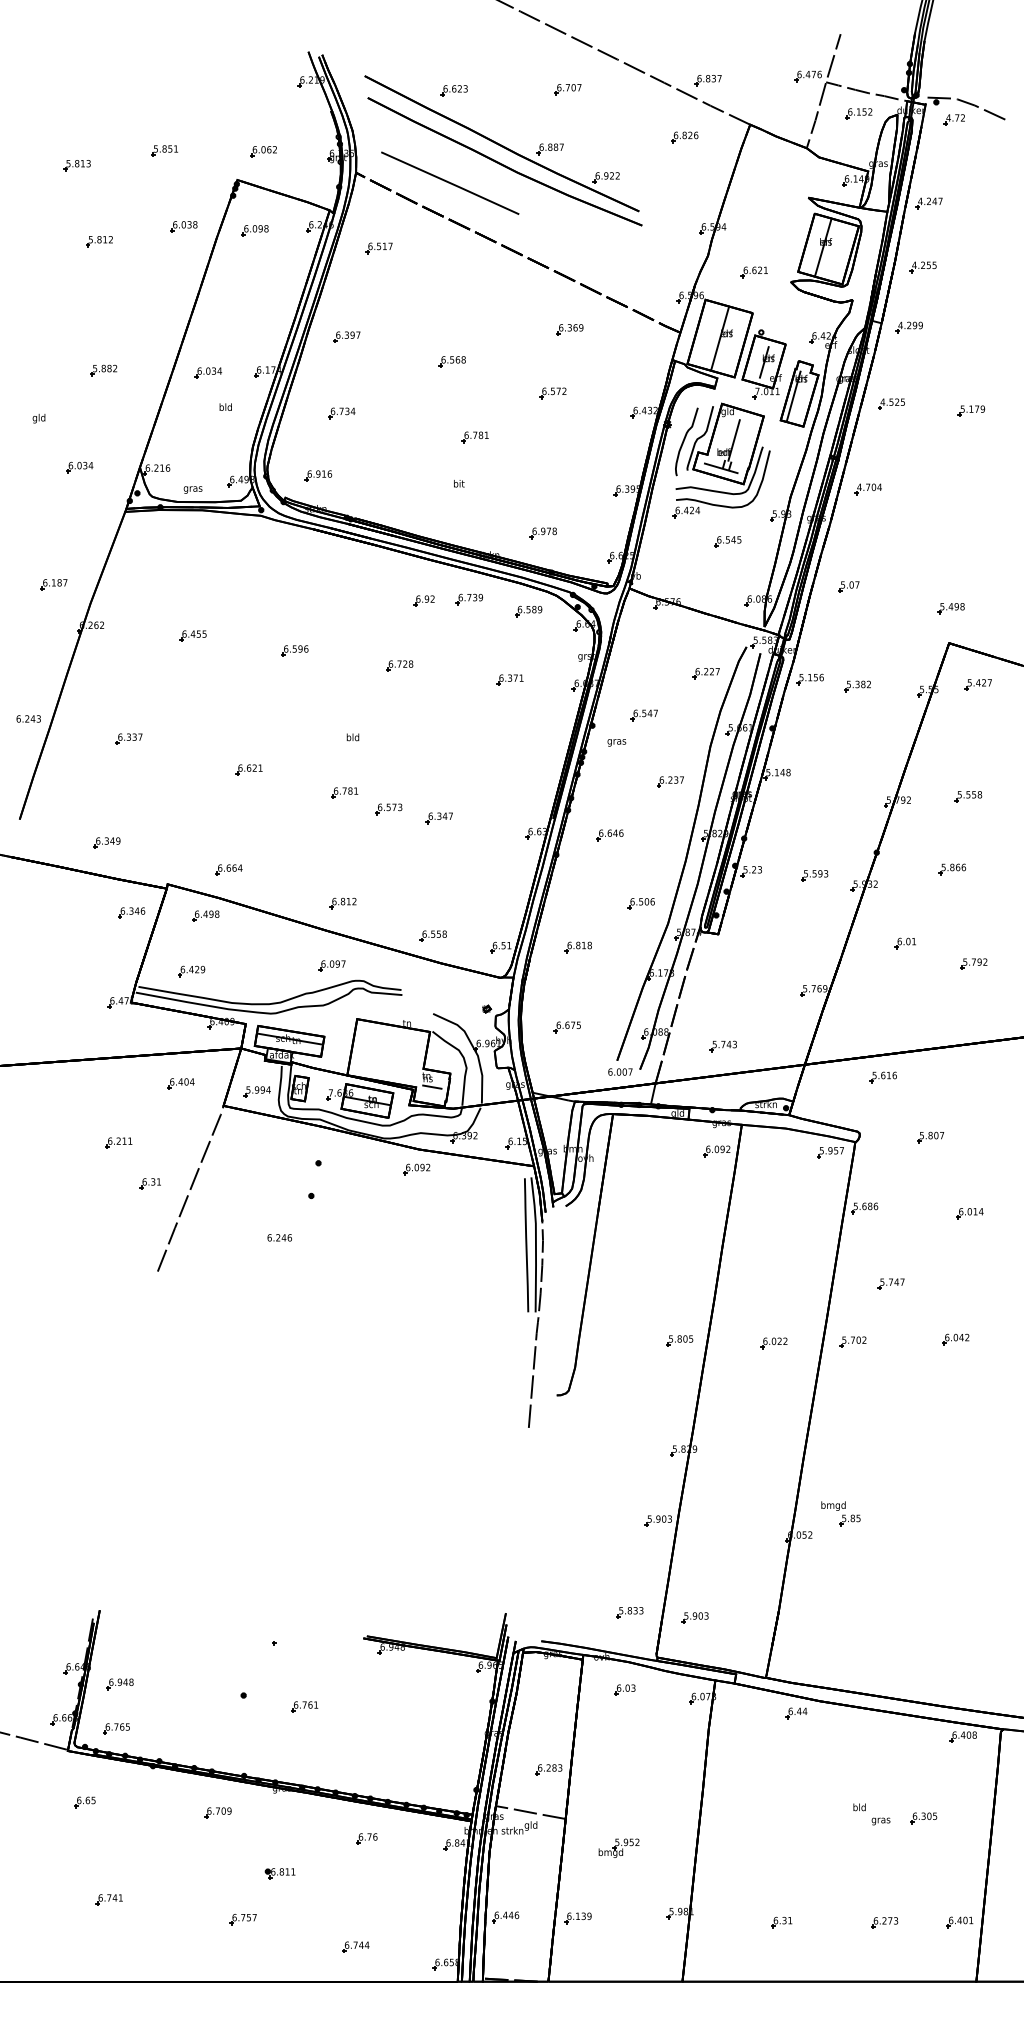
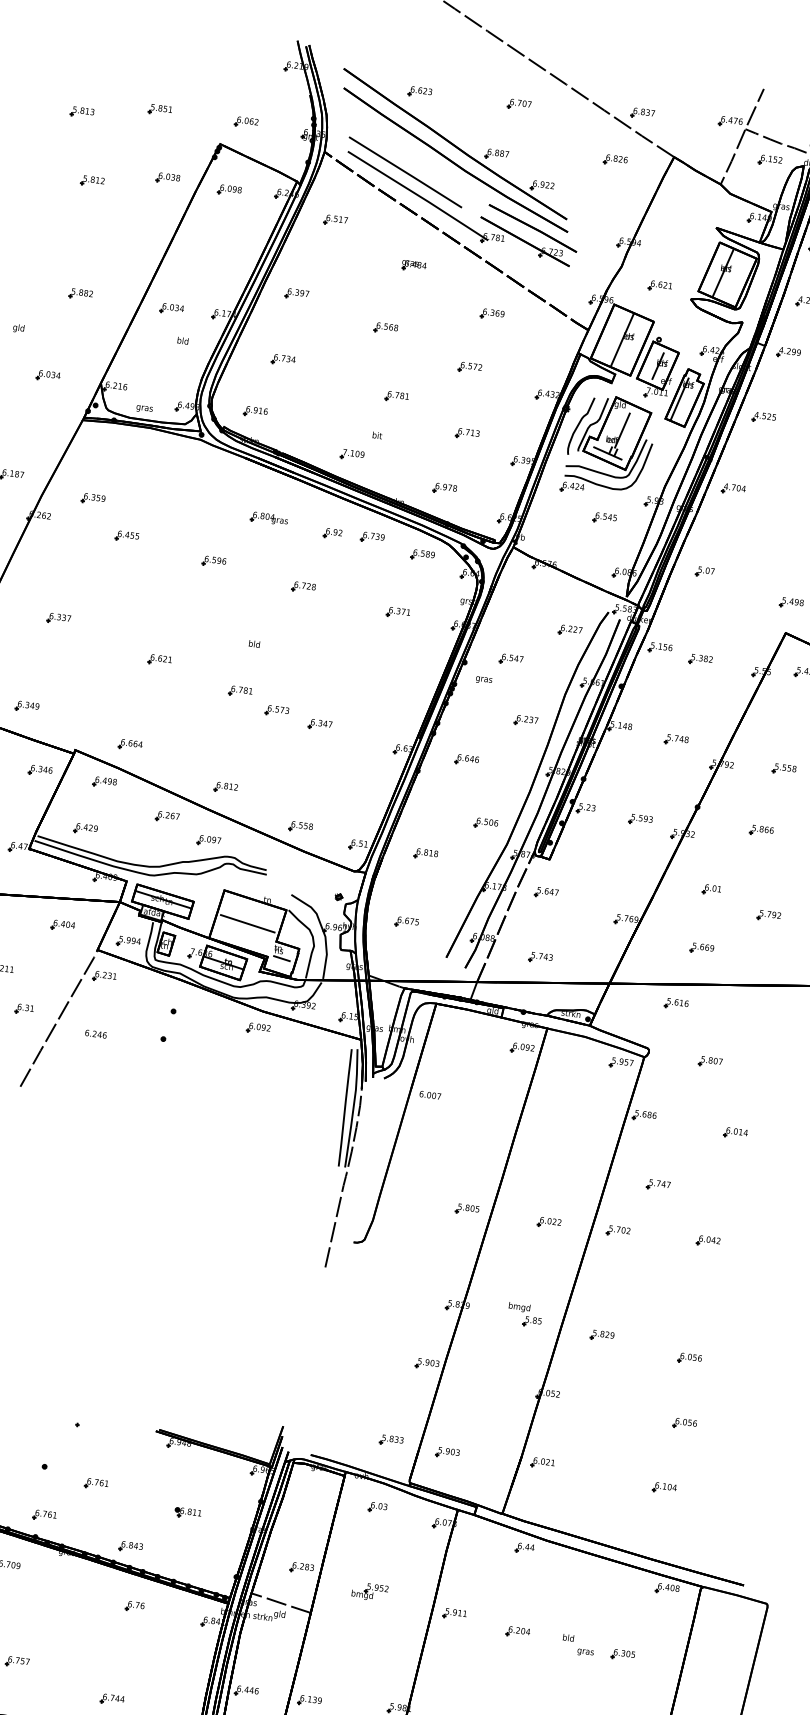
part: (512, 226) -> (454, 217), added
part: (474, 287) -> (414, 266), added
part: (559, 467) -> (466, 433), added
part: (433, 509) -> (351, 454), added
part: (349, 593) -> (268, 518), added
part: (148, 598) -> (92, 498), added
part: (842, 780) -> (676, 740), added
part: (281, 945) -> (167, 817), added
part: (719, 972) -> (546, 892), added
part: (903, 1010) -> (702, 948), added
line: (388, 1052) -> (247, 923), added
text: (620, 1071) -> (430, 1094), moved
part: (235, 1134) -> (104, 976), added
text: (279, 1237) -> (95, 1033), moved
part: (850, 1462) -> (601, 1336), added
part: (952, 1474) -> (689, 1358), added
part: (840, 1513) -> (524, 1314), moved
part: (957, 1548) -> (684, 1423), added
part: (803, 1614) -> (542, 1462), added
part: (944, 1623) -> (664, 1487), added
part: (250, 1750) -> (44, 1515), added
part: (352, 1772) -> (130, 1546), added
part: (727, 1797) -> (454, 1613), added
part: (801, 1808) -> (517, 1631), added
part: (618, 1847) -> (369, 1591), moved
part: (279, 1873) -> (187, 1512), moved

